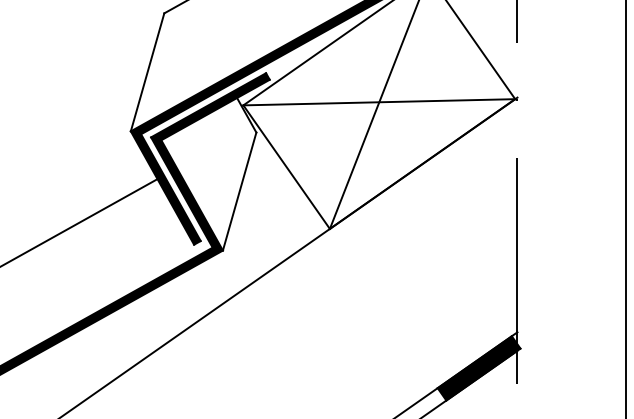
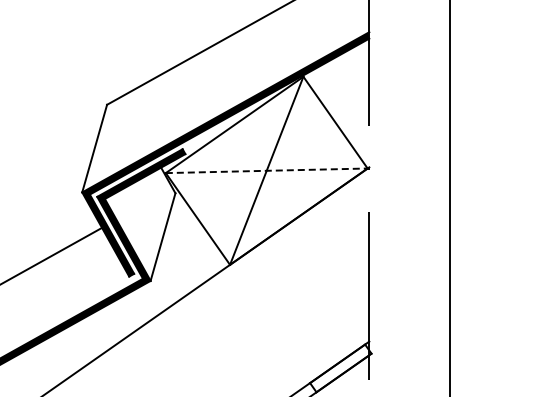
line: (378, 101) -> (266, 170), solid -> dashed
fill: (478, 368) -> (340, 368), removed

